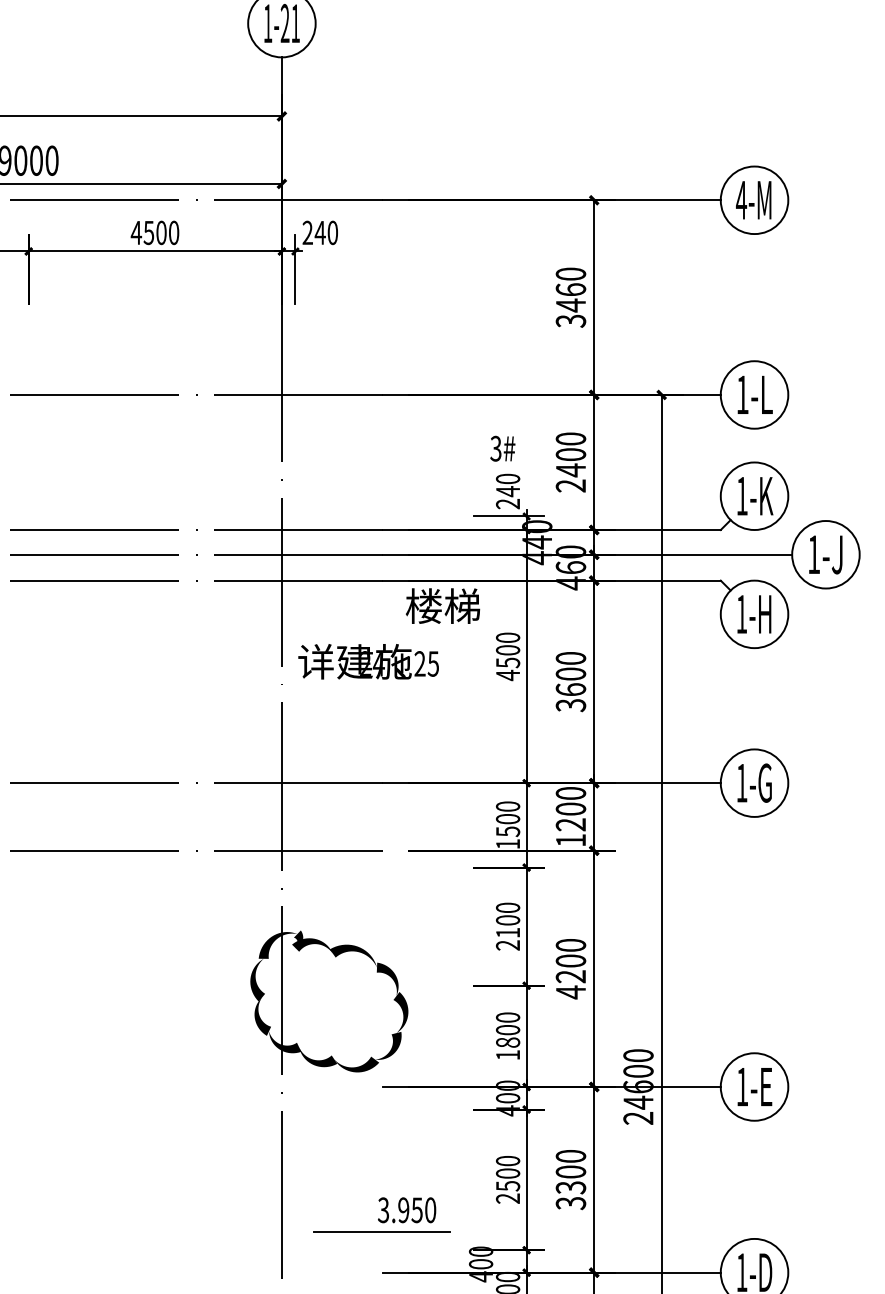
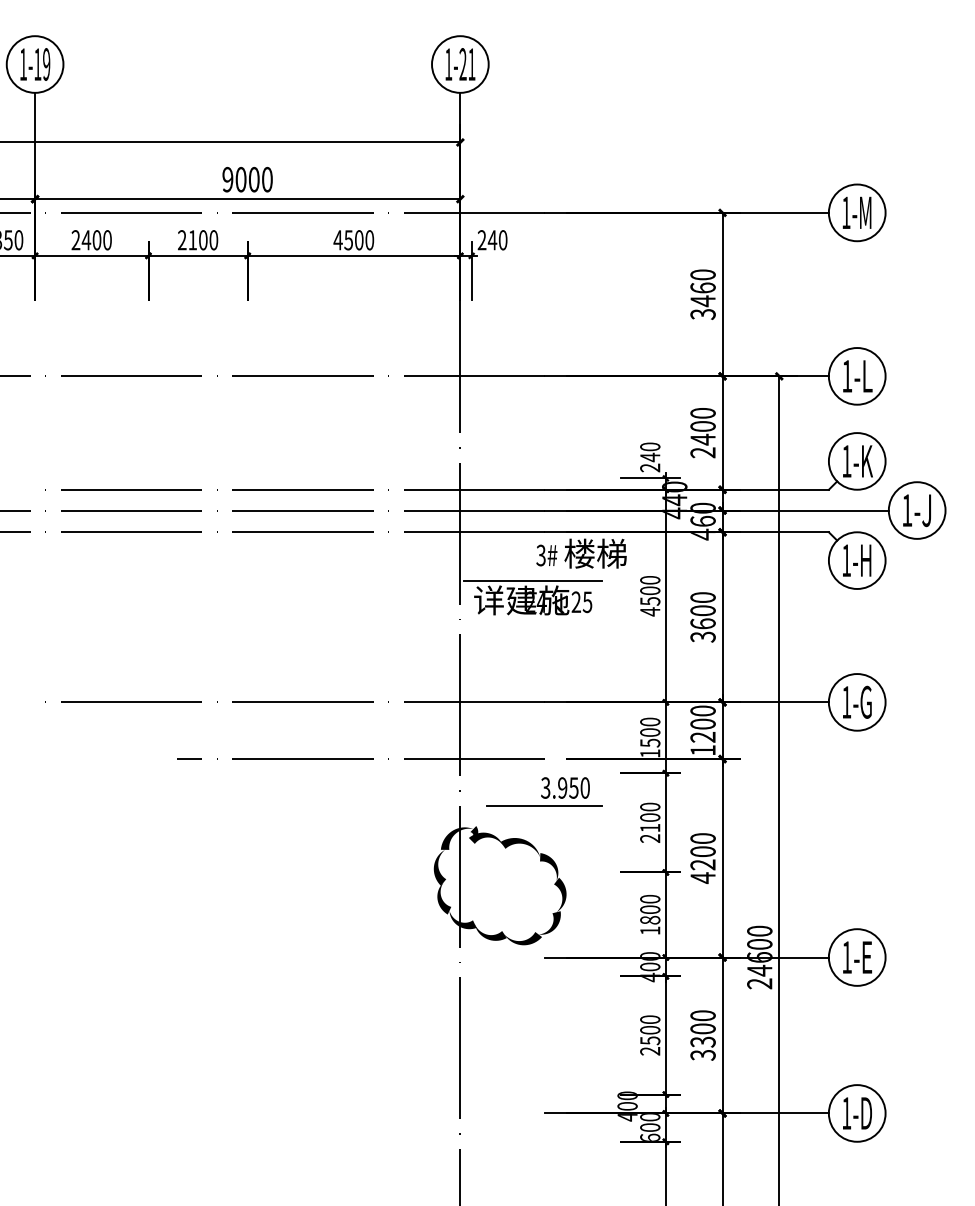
text: (740, 199) -> (845, 212), 4-M -> 1-M
text: (502, 448) -> (546, 555), moved
line: (367, 638) -> (532, 580), added
part: (382, 1214) -> (544, 791), moved

